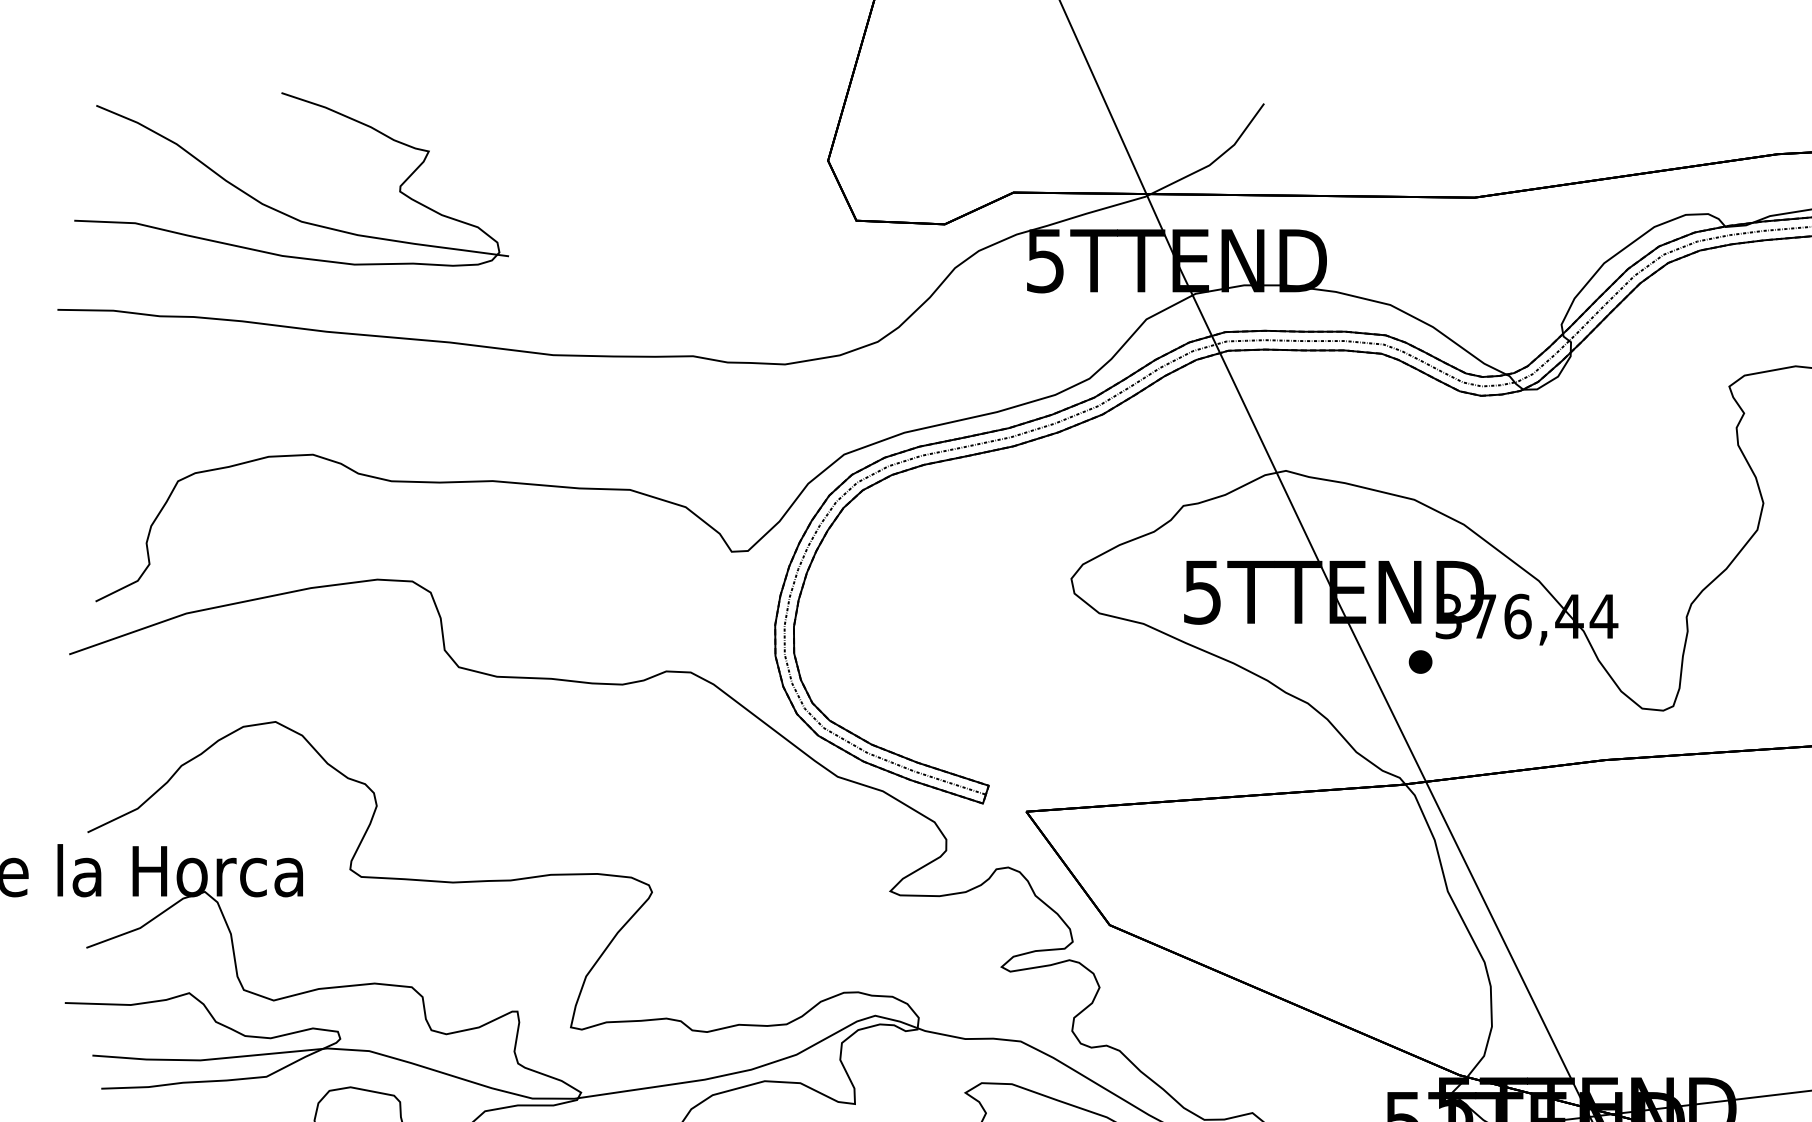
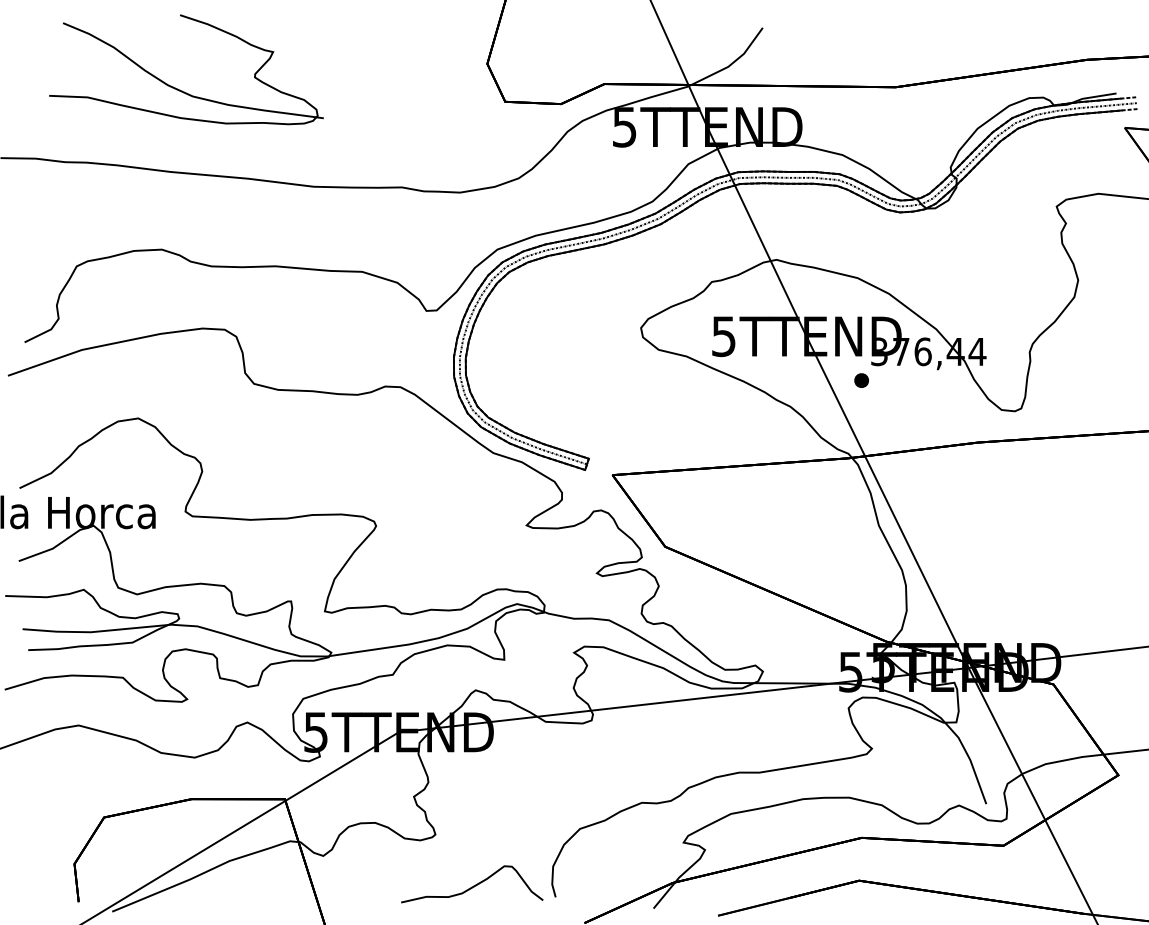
part: (282, 210) -> (180, 89), moved

